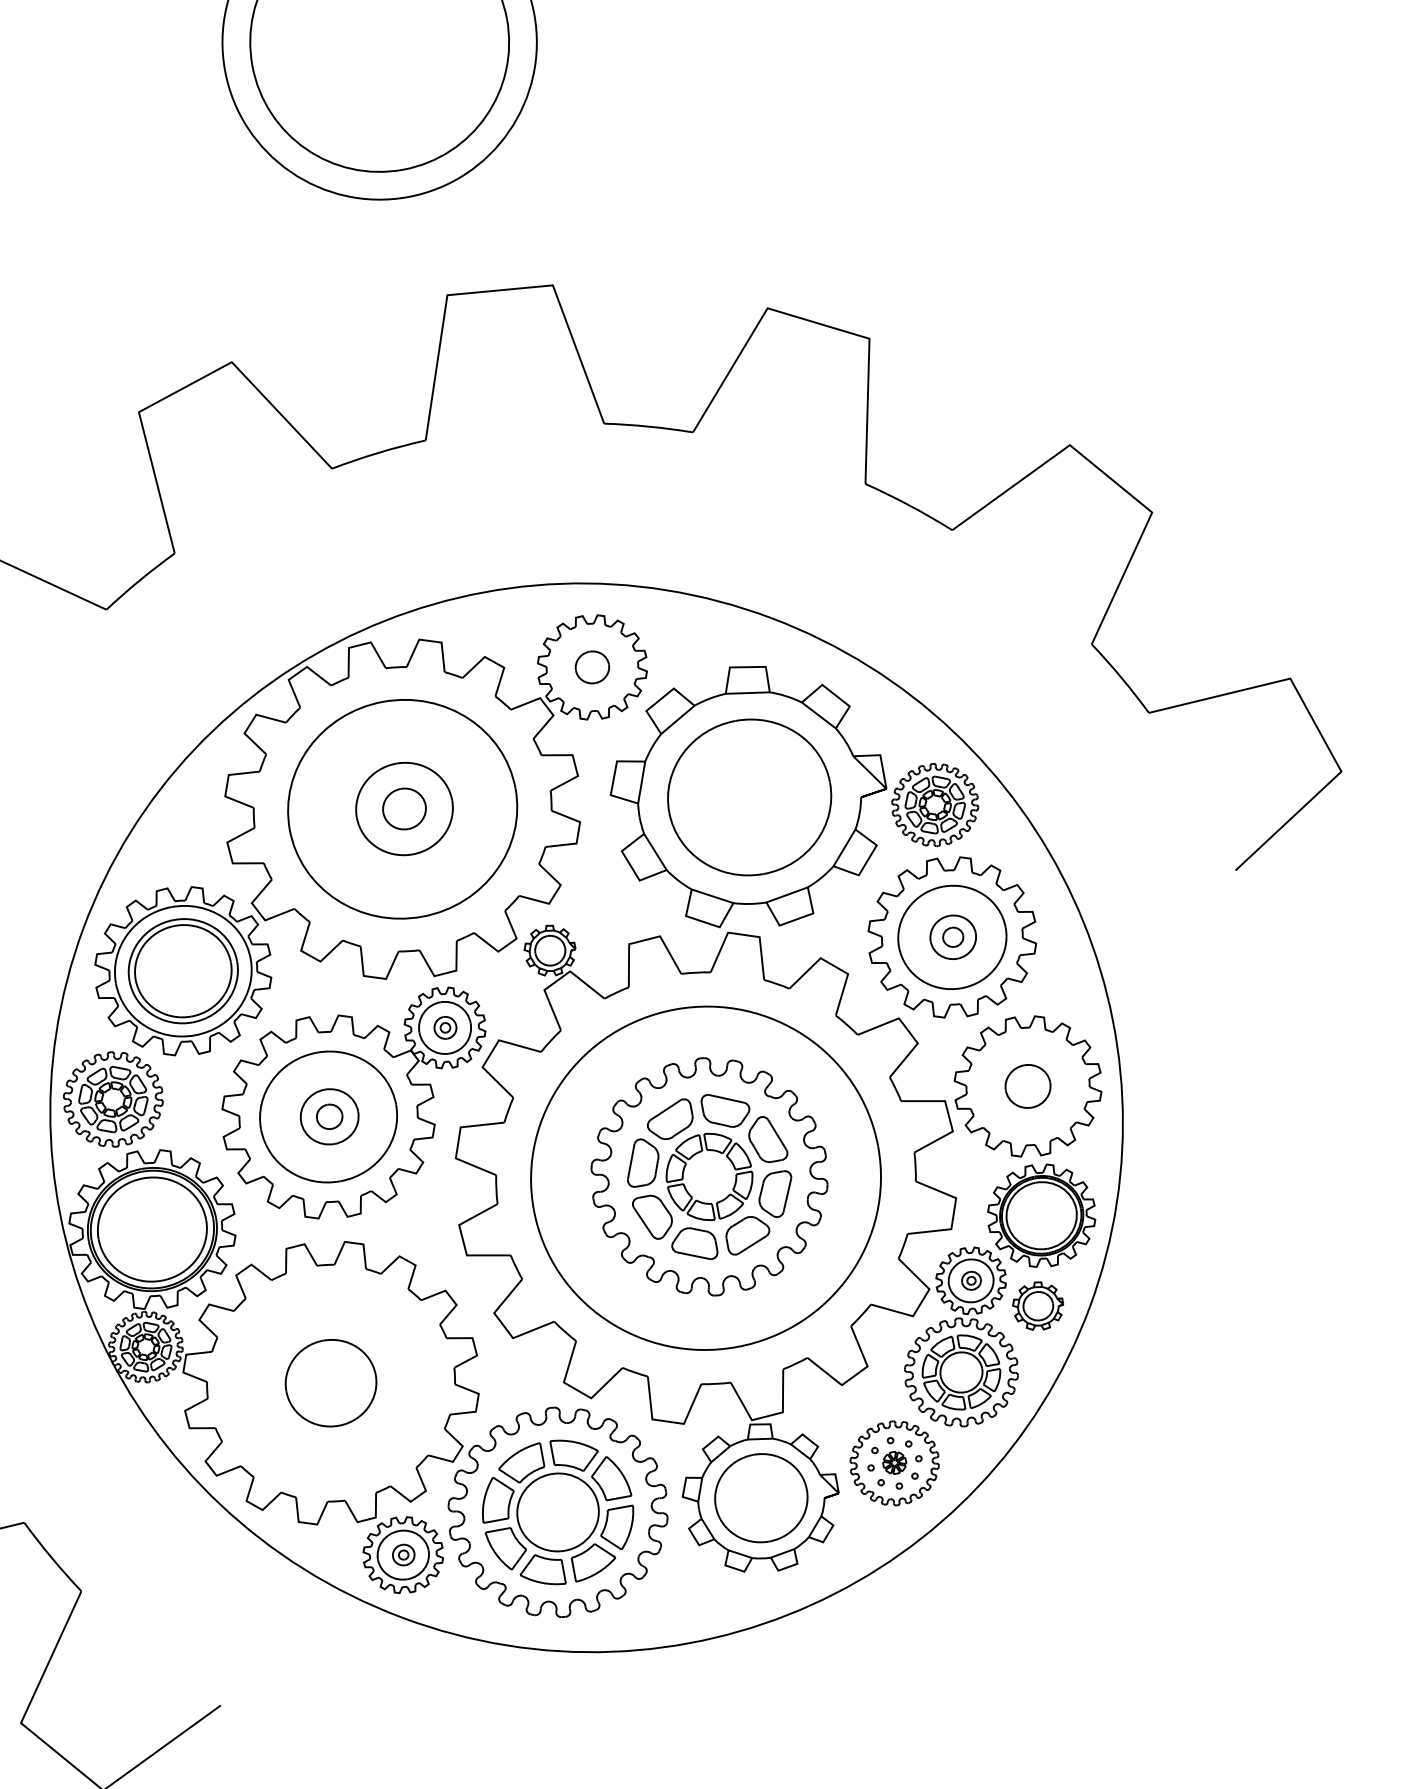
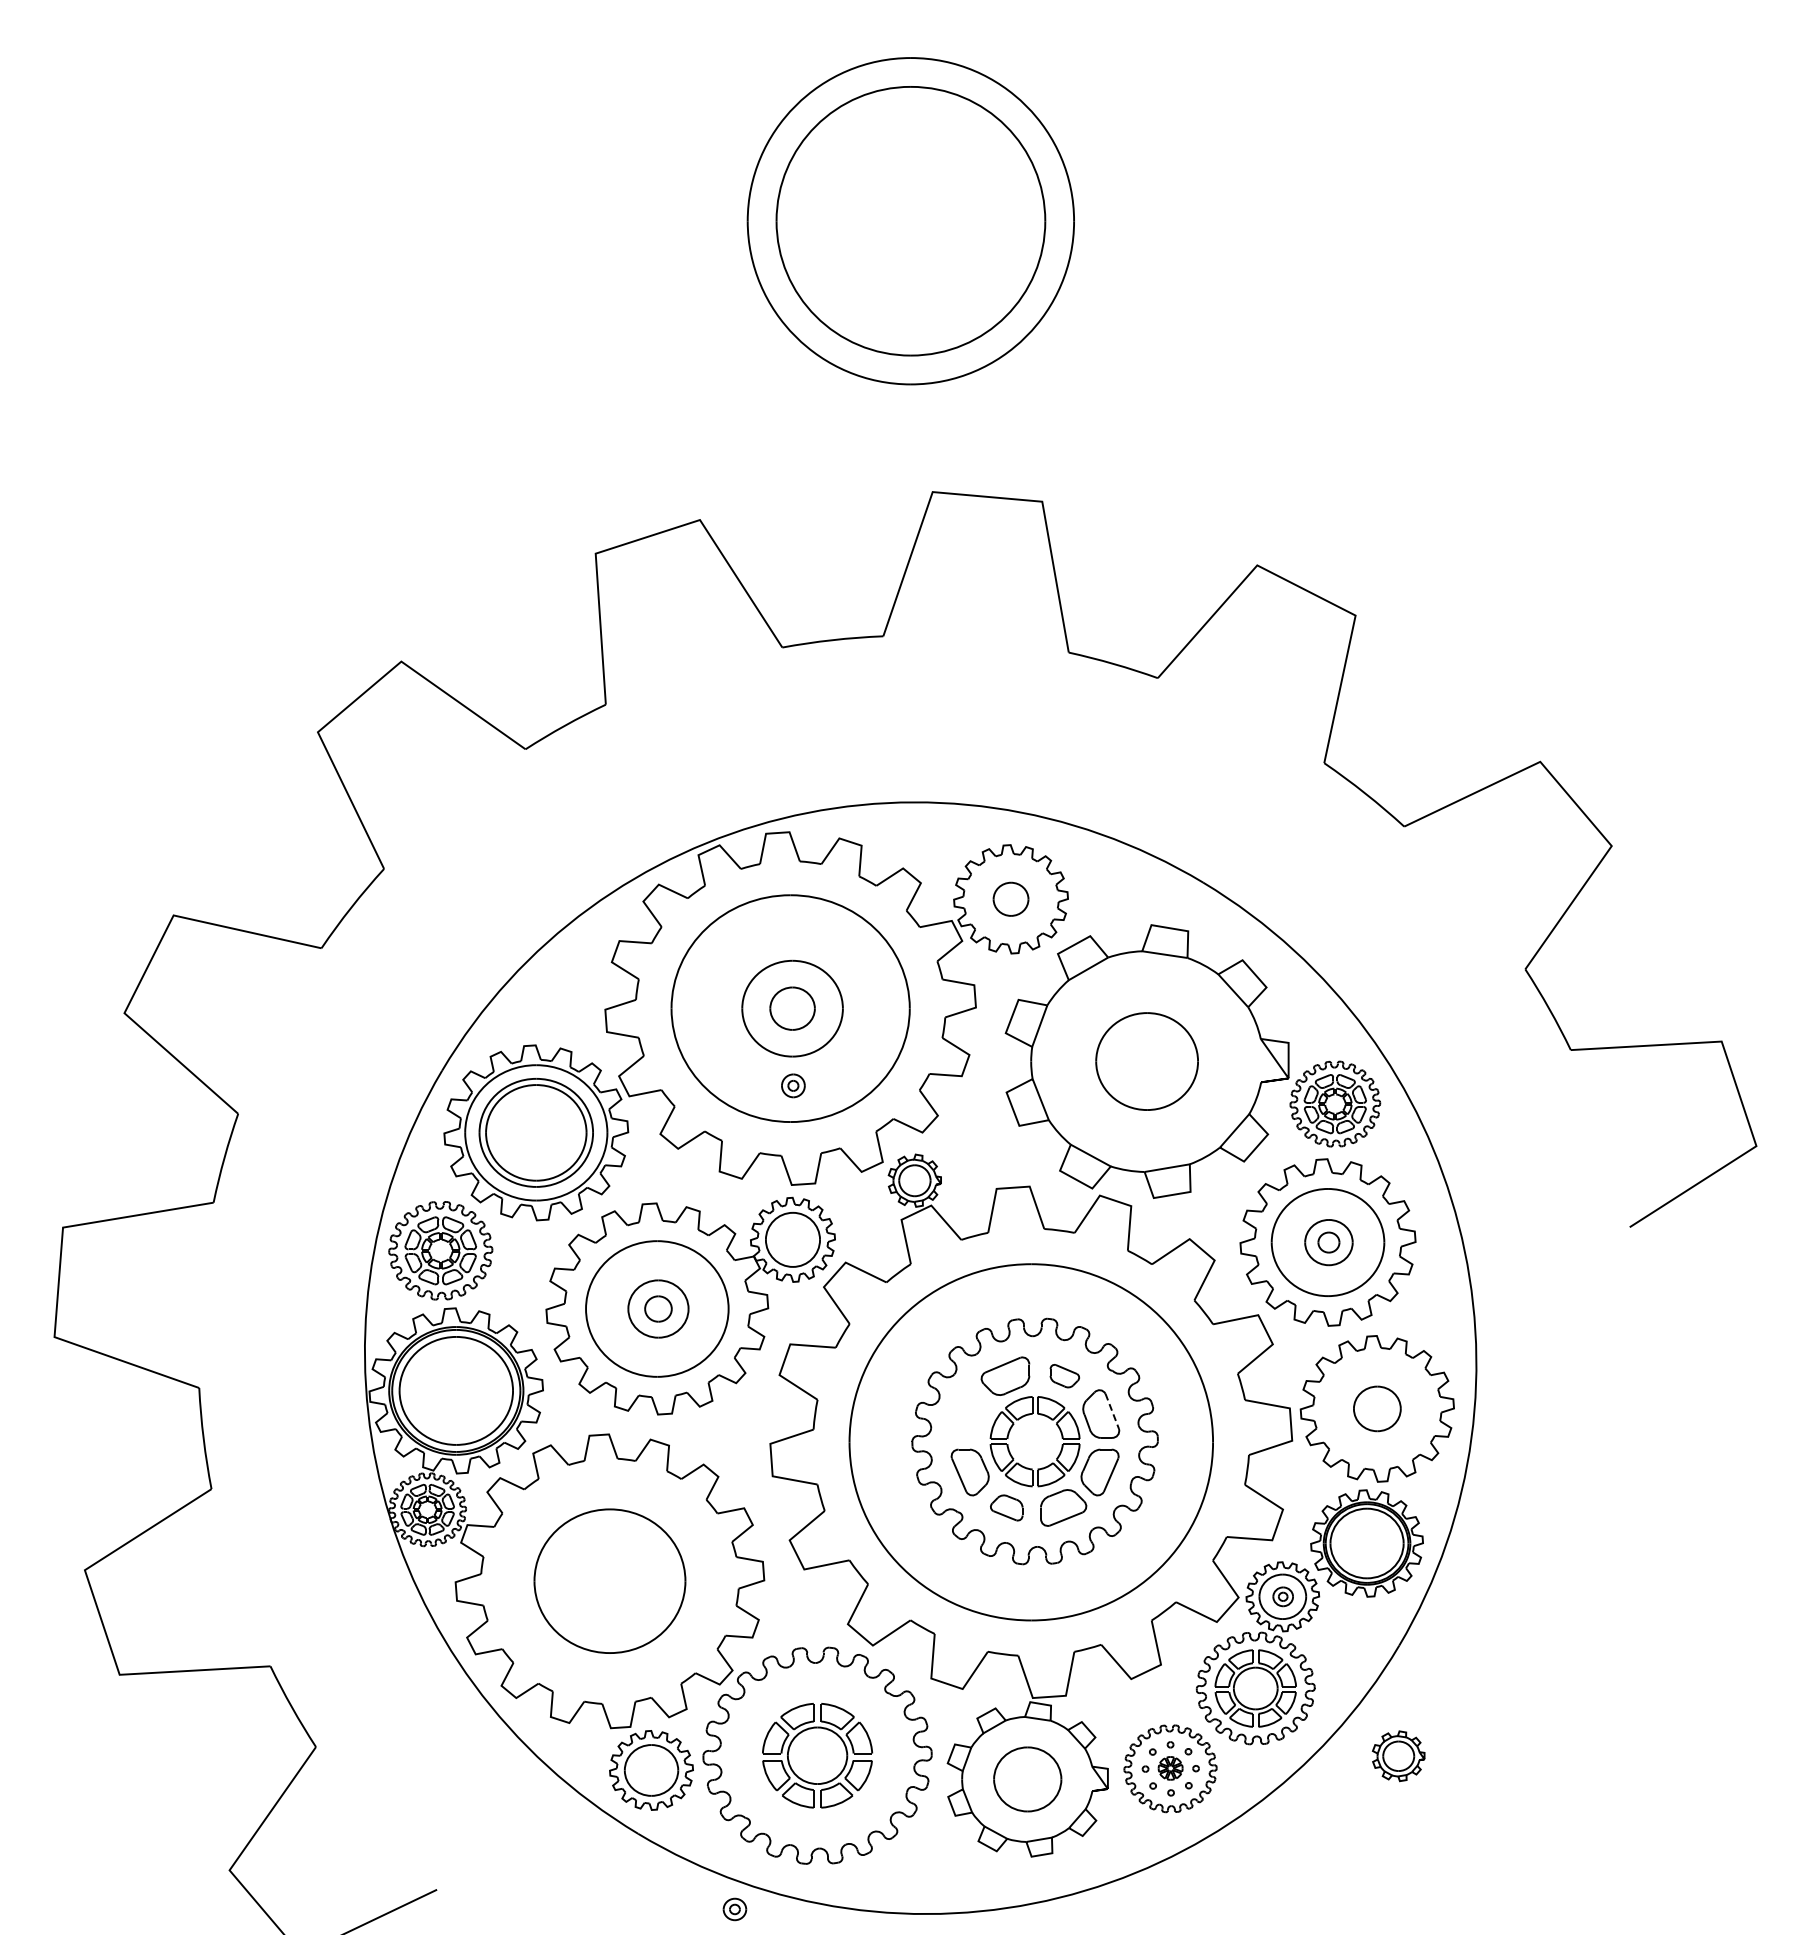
part: (748, 797) -> (1146, 1061), size x0.6
part: (445, 1027) -> (793, 1085), moved
part: (725, 1109) -> (1064, 1375), size x0.6
line: (777, 1134) -> (1112, 1411), solid -> dashed
part: (641, 1161) -> (968, 1413), removed
part: (693, 1244) -> (1006, 1507), size x0.7
part: (1038, 1306) -> (1398, 1756), moved
part: (330, 1383) -> (609, 1581), size x1.6
part: (761, 1498) -> (1027, 1779), size x0.7
part: (557, 1512) -> (817, 1755), size x0.7
part: (403, 1555) -> (734, 1909), moved

